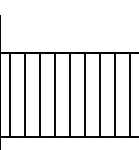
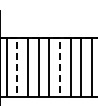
line: (24, 89) -> (17, 63), solid -> dashed
line: (85, 89) -> (60, 63), solid -> dashed

